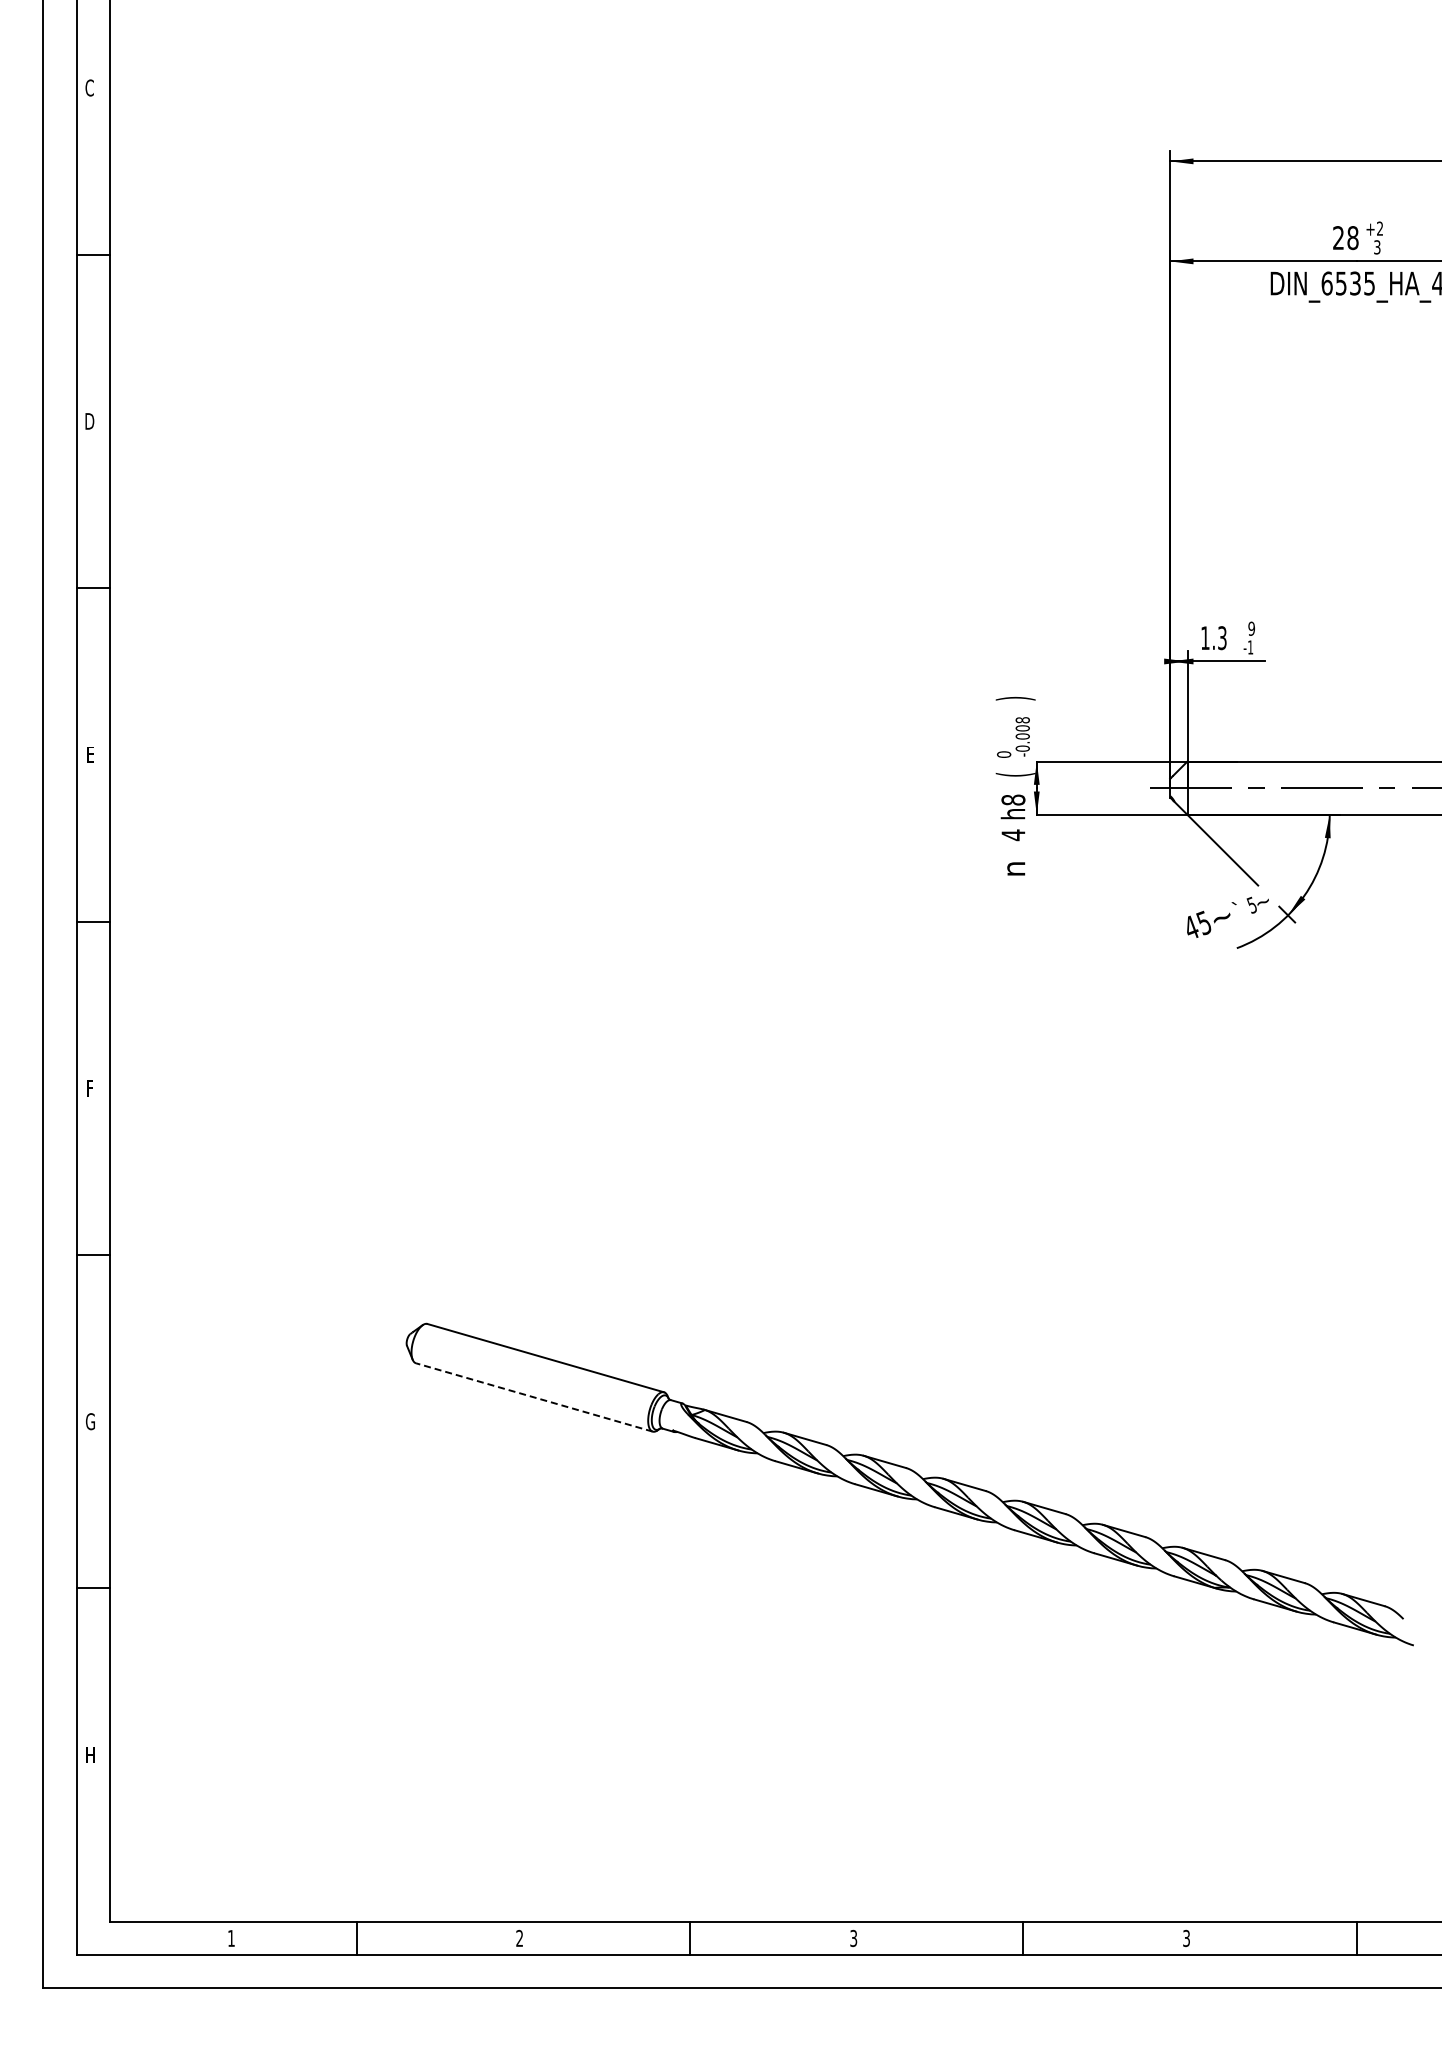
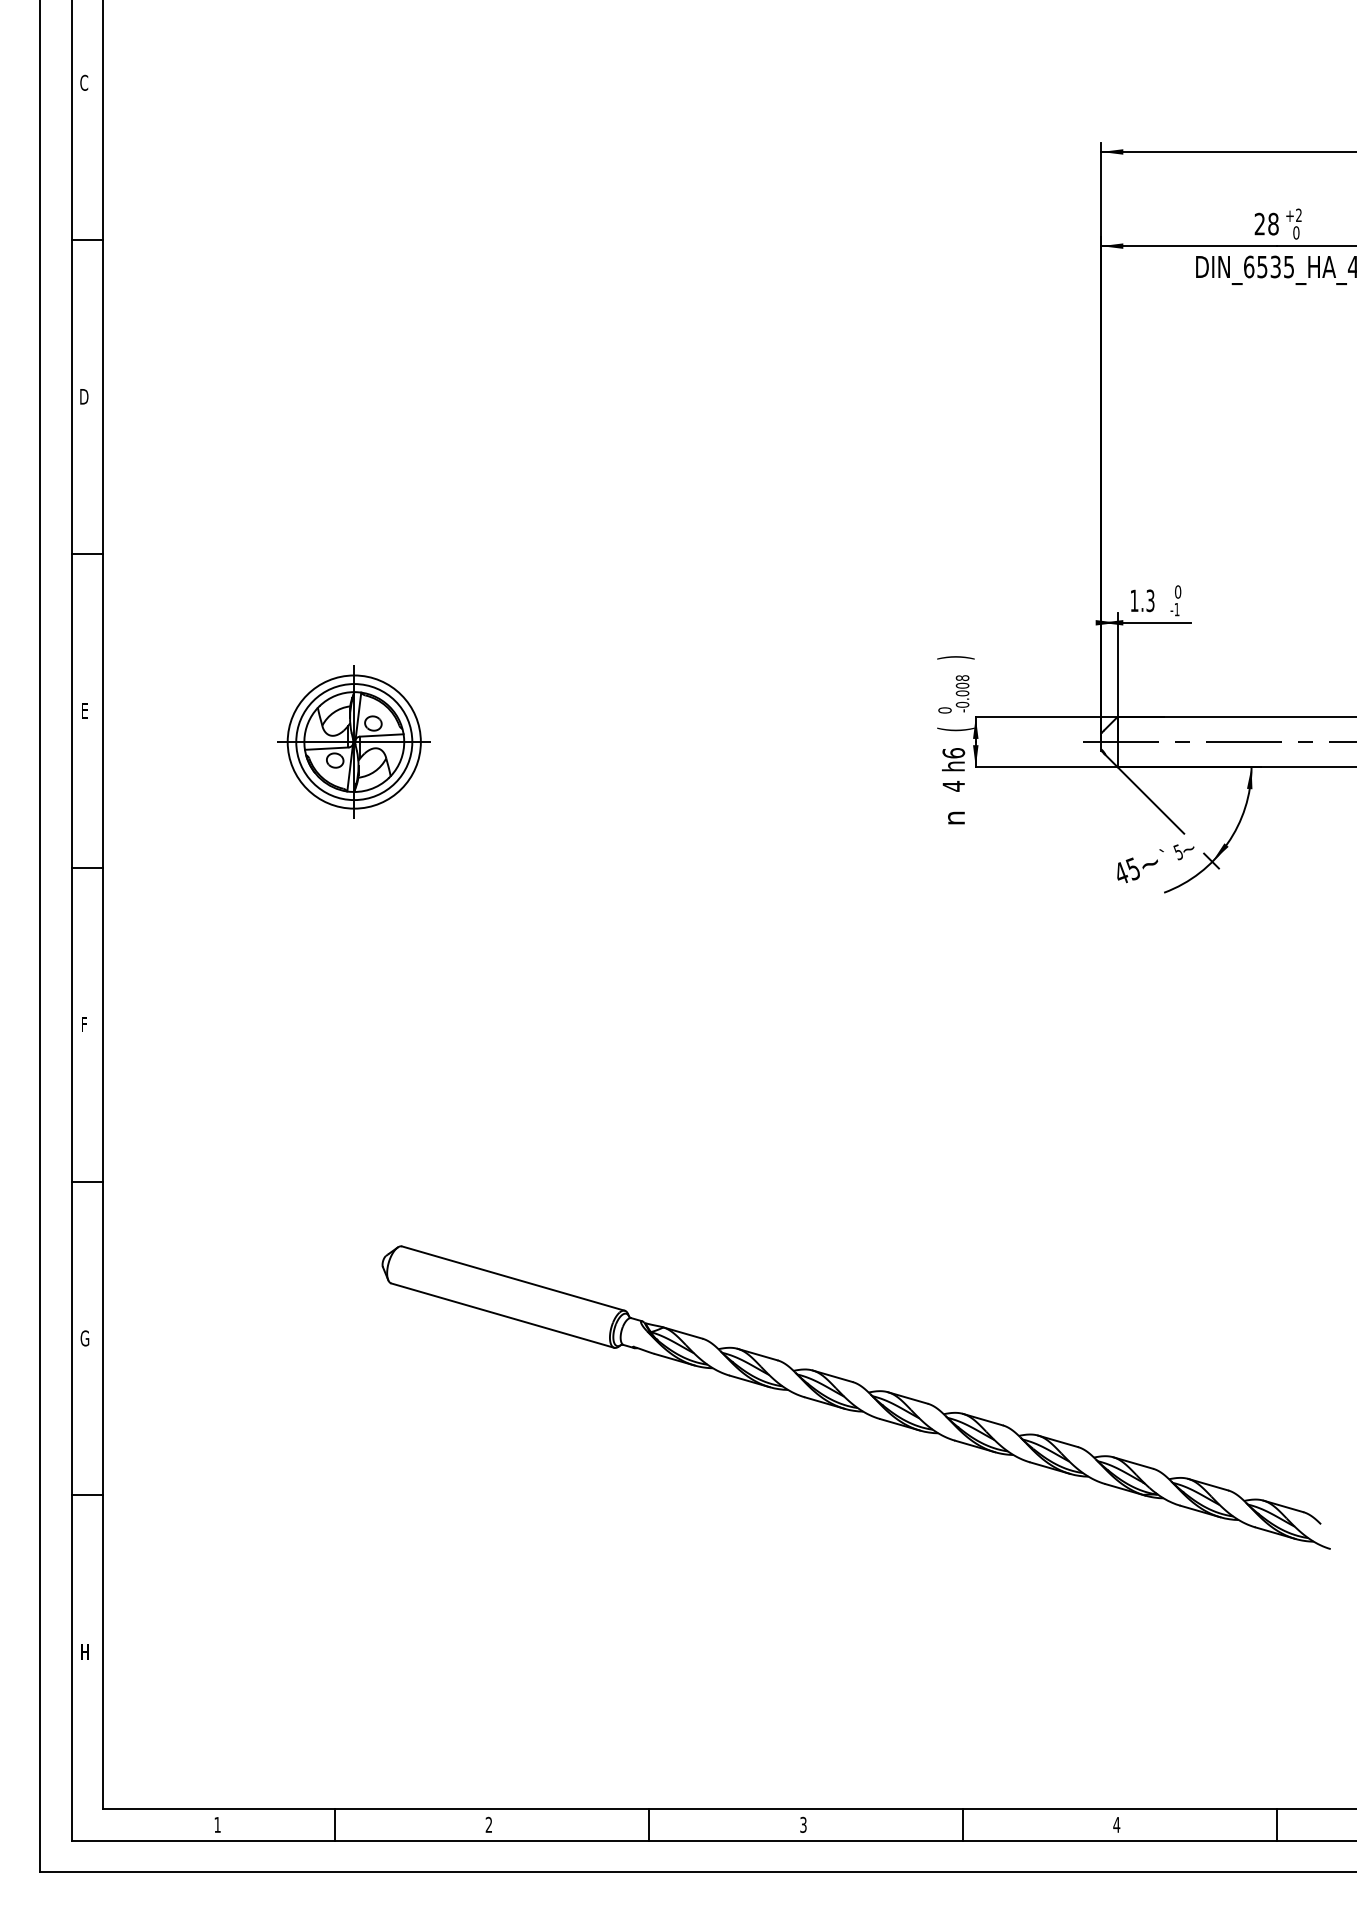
text: (1377, 247) -> (1296, 233), 3 -> 0
text: (1251, 628) -> (1177, 591), 9 -> 0
part: (376, 787) -> (354, 741), added
text: (1013, 799) -> (953, 752), h8 -> h6
line: (533, 1397) -> (501, 1315), dashed -> solid
text: (1186, 1938) -> (1116, 1824), 3 -> 4

